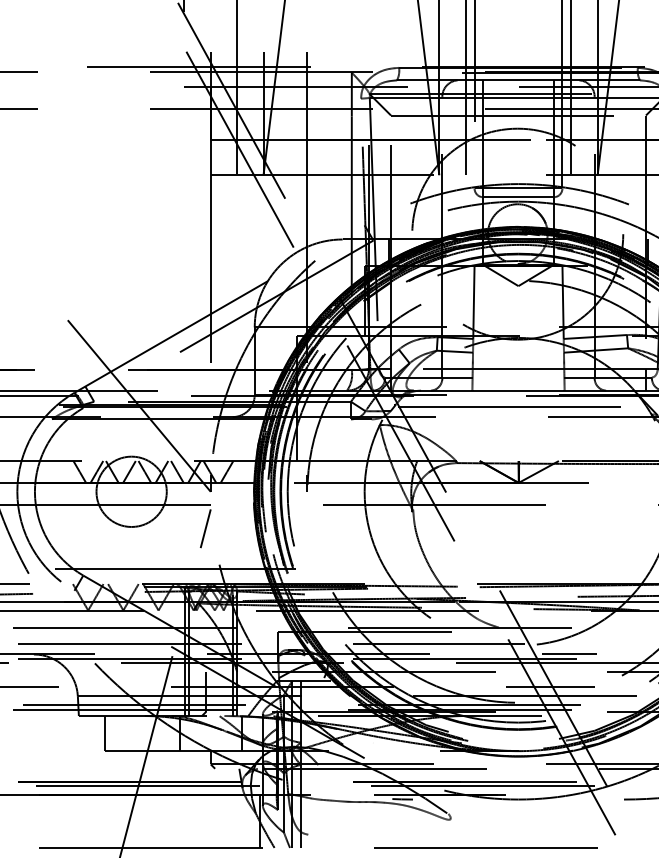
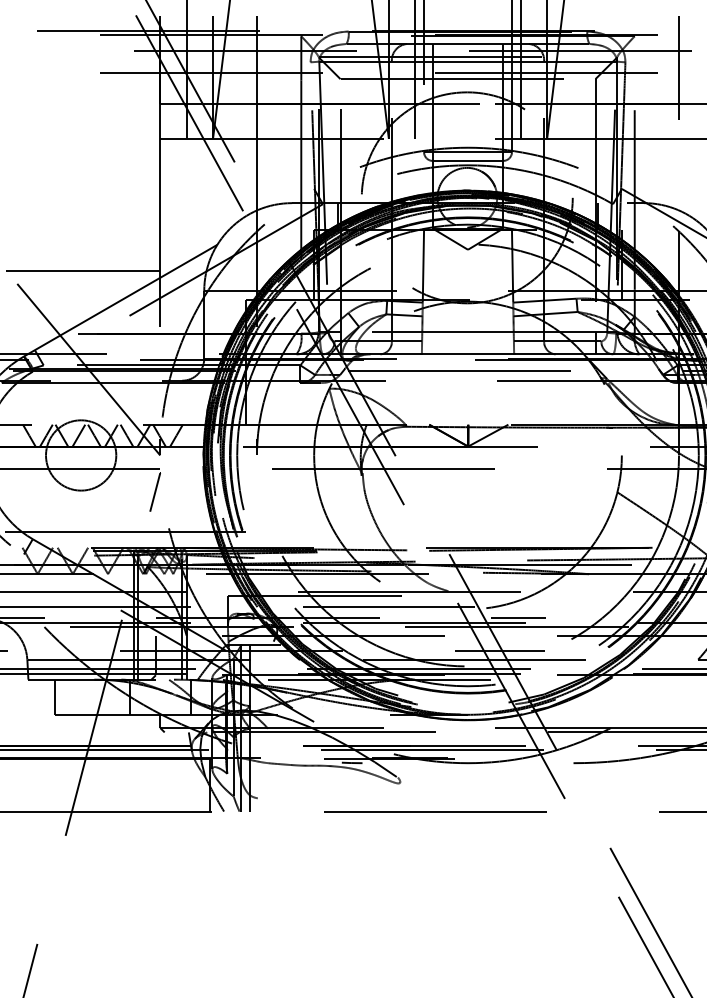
line: (133, 306) -> (83, 270), added

